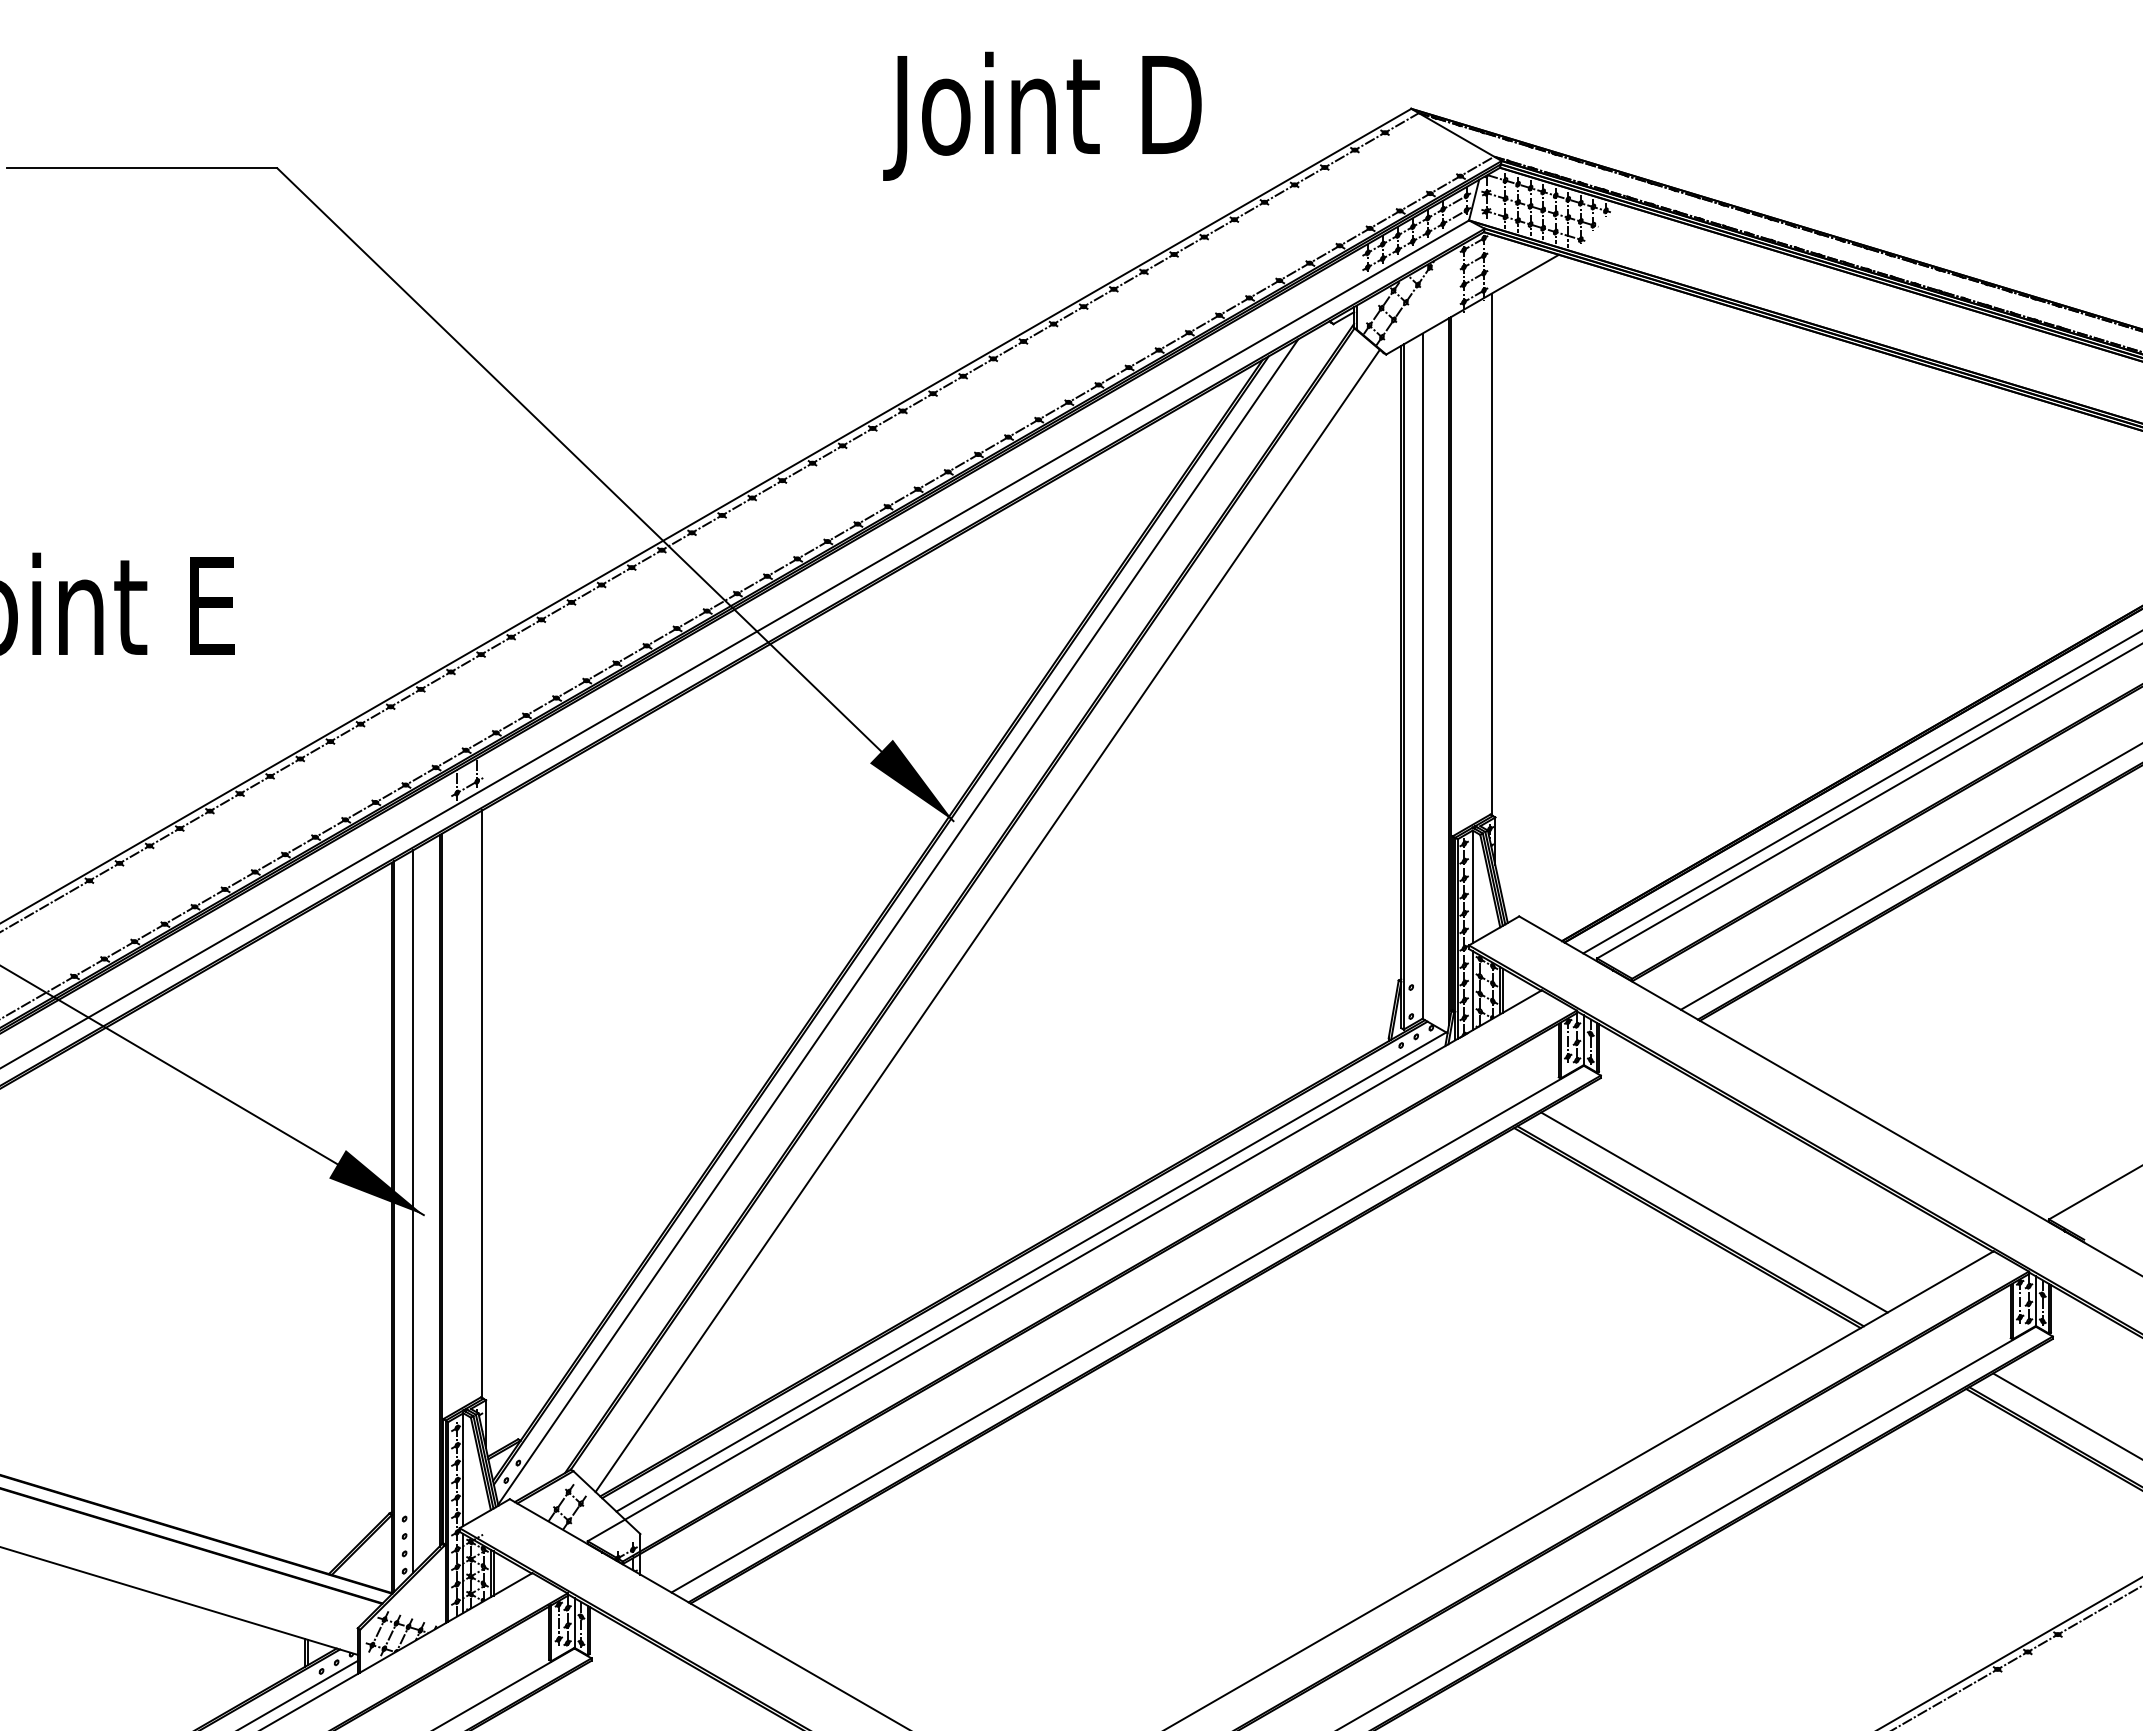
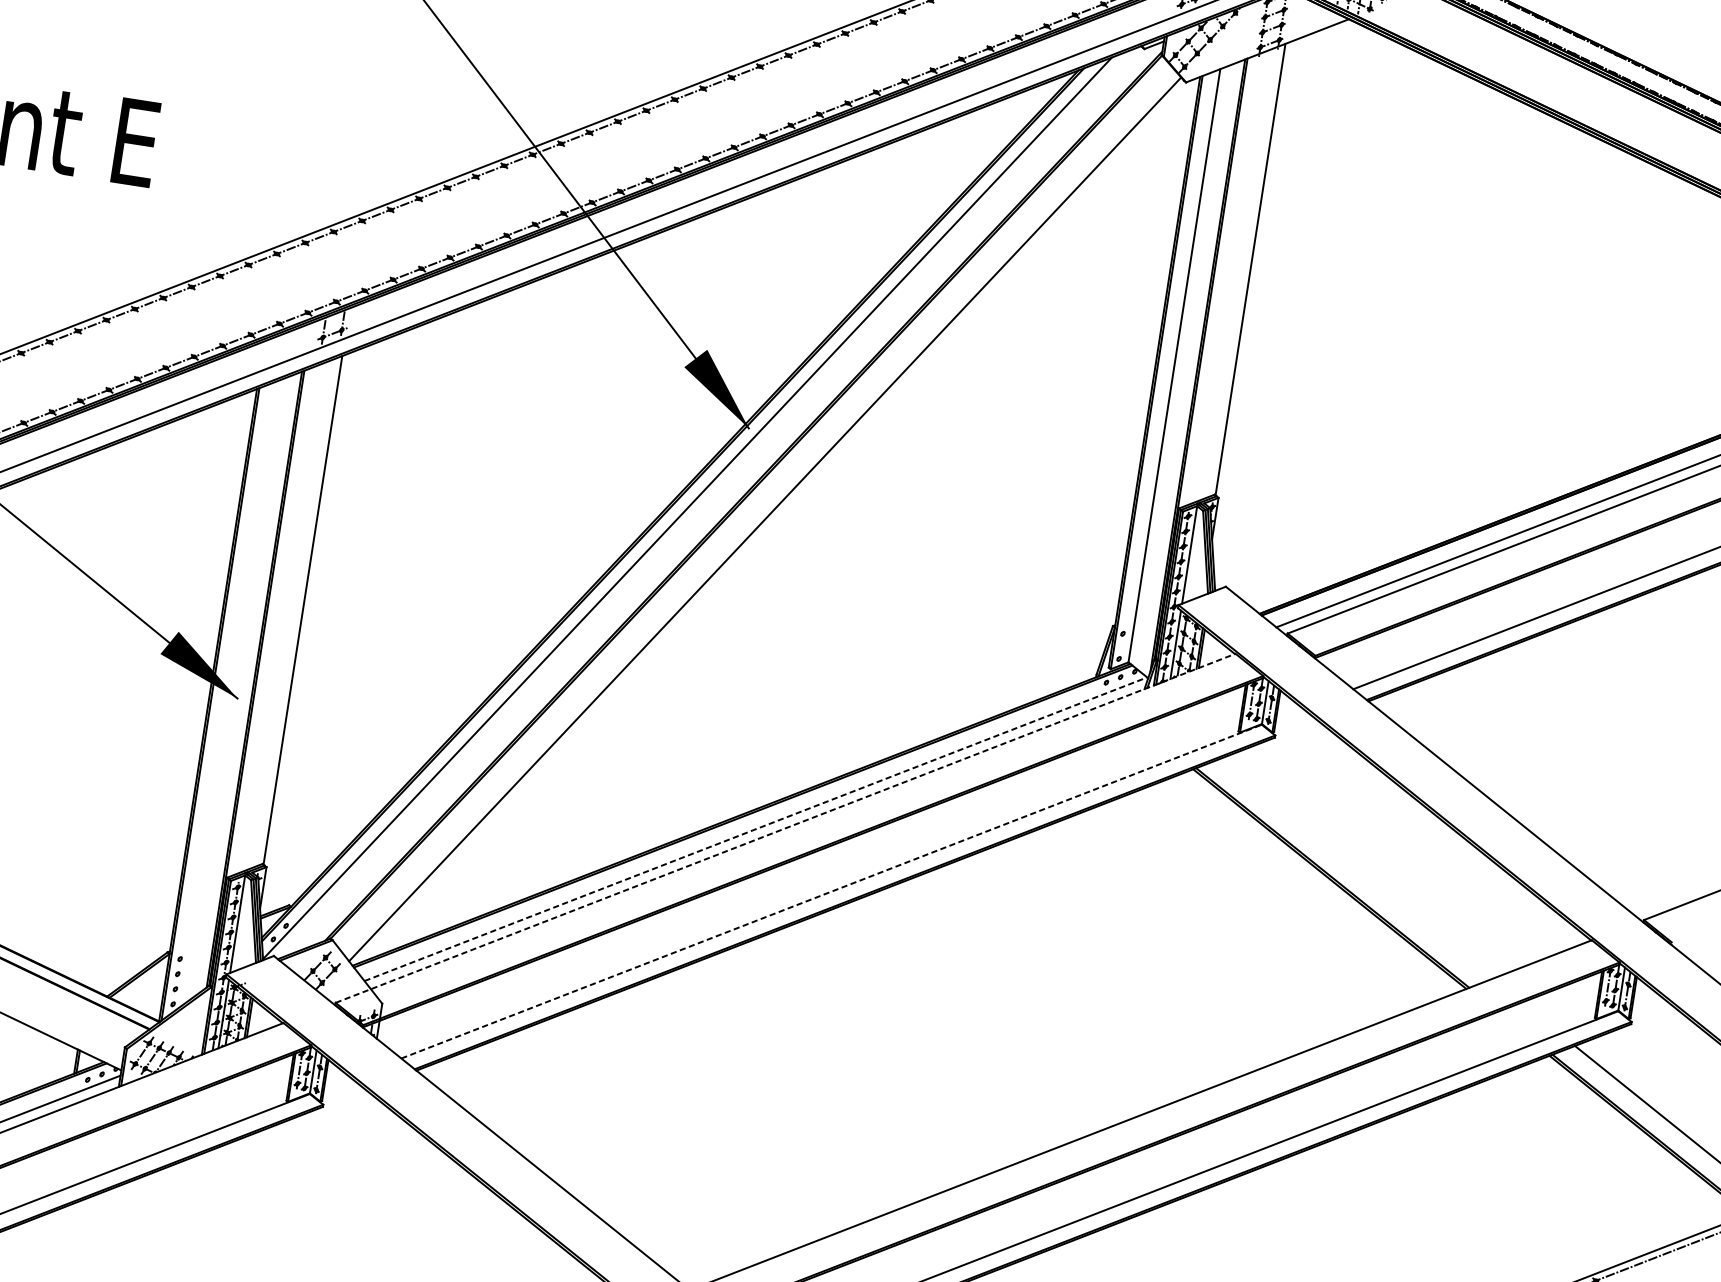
line: (413, 1211) -> (229, 694), removed
line: (1714, 1212) -> (1355, 869), removed
line: (1064, 1265) -> (785, 828), solid -> dashed
line: (1031, 1271) -> (756, 828), solid -> dashed
line: (1127, 1329) -> (831, 891), solid -> dashed

